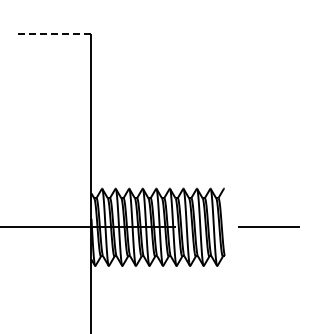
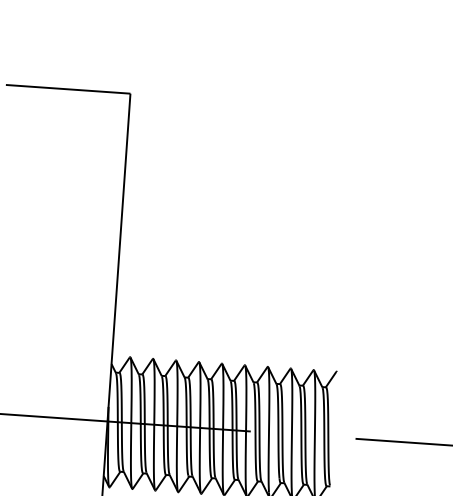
line: (54, 33) -> (67, 88), dashed -> solid

